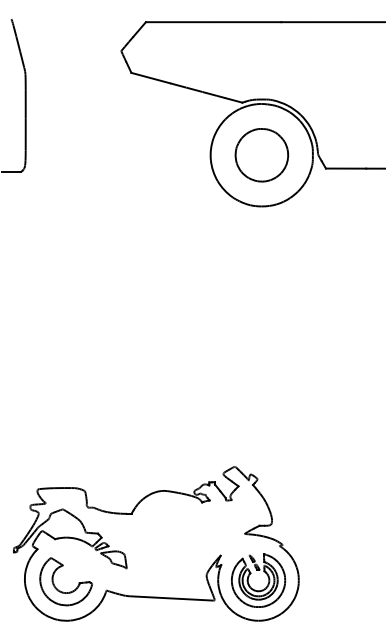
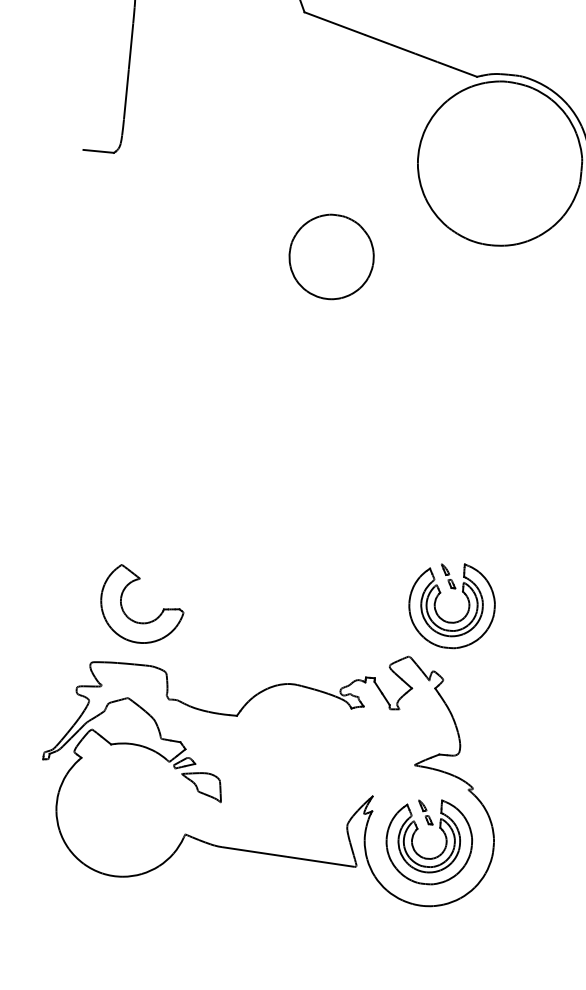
part: (261, 155) -> (330, 257), moved
part: (250, 437) -> (438, 612), added
part: (63, 591) -> (136, 620), moved

